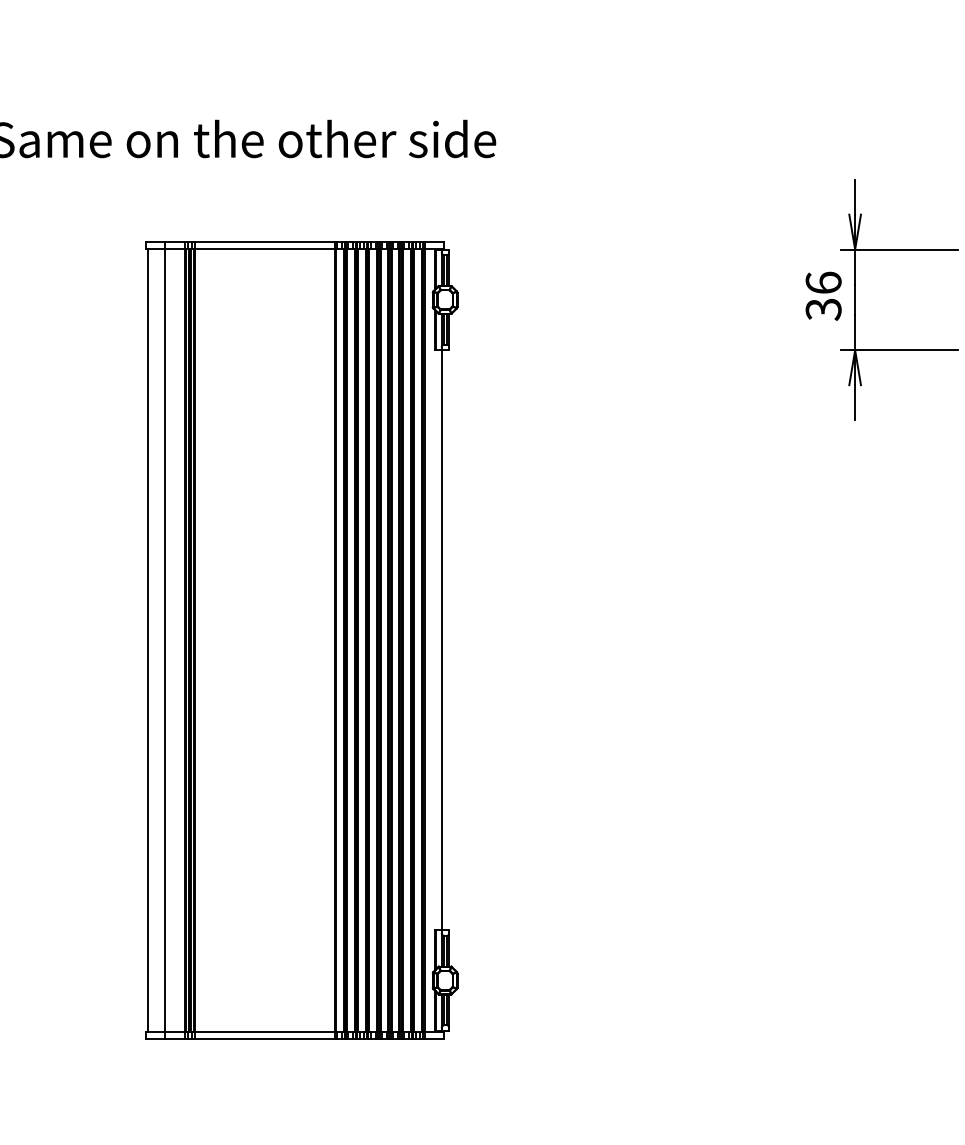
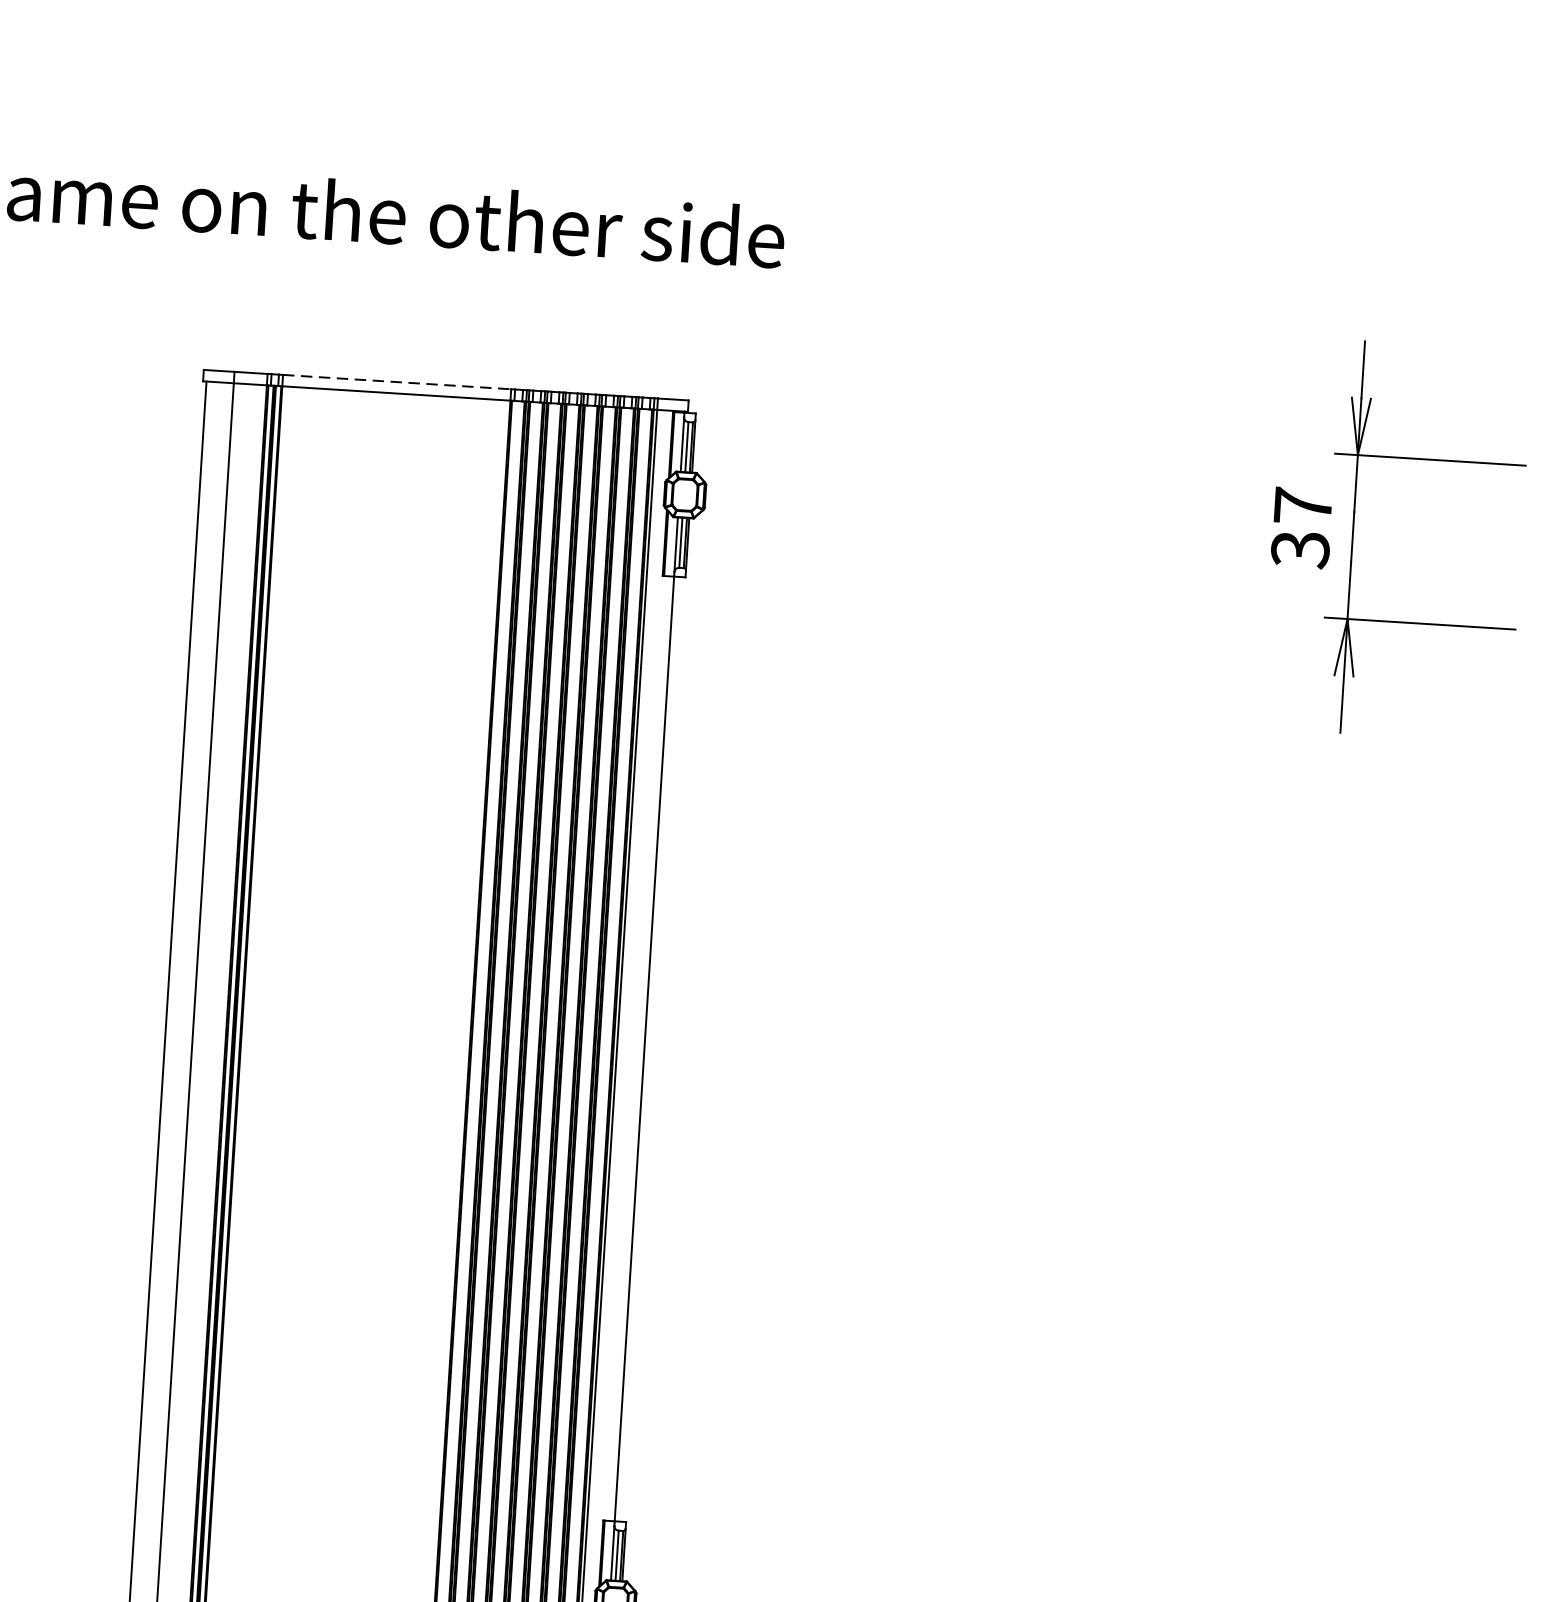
line: (265, 241) -> (398, 381), solid -> dashed
text: (823, 282) -> (1302, 505), 36 -> 37

